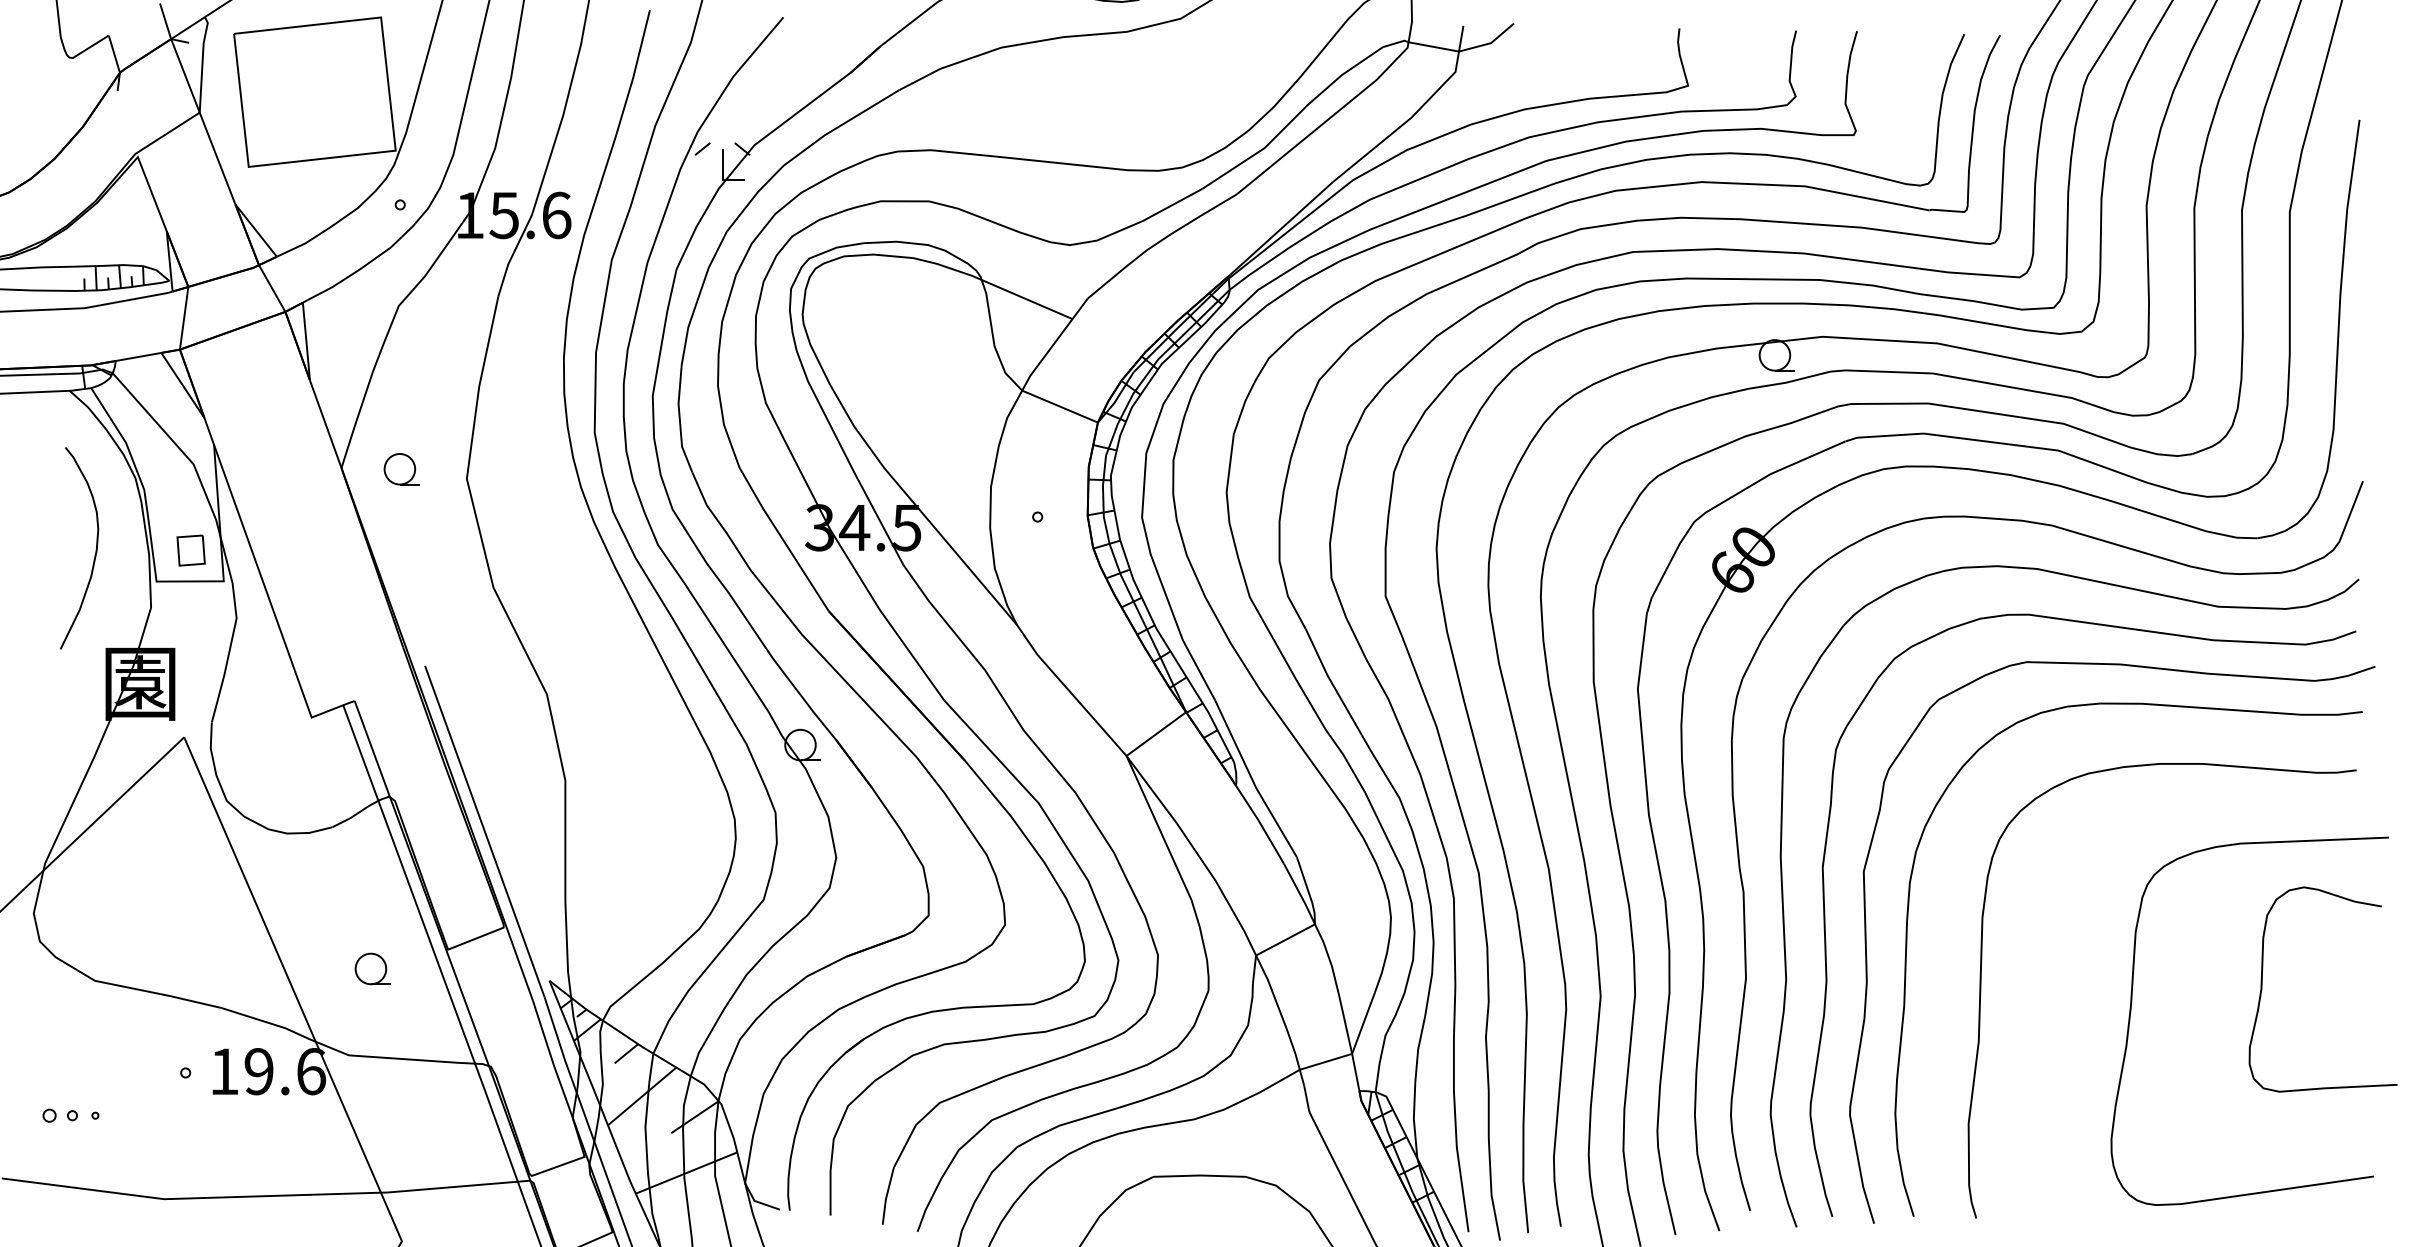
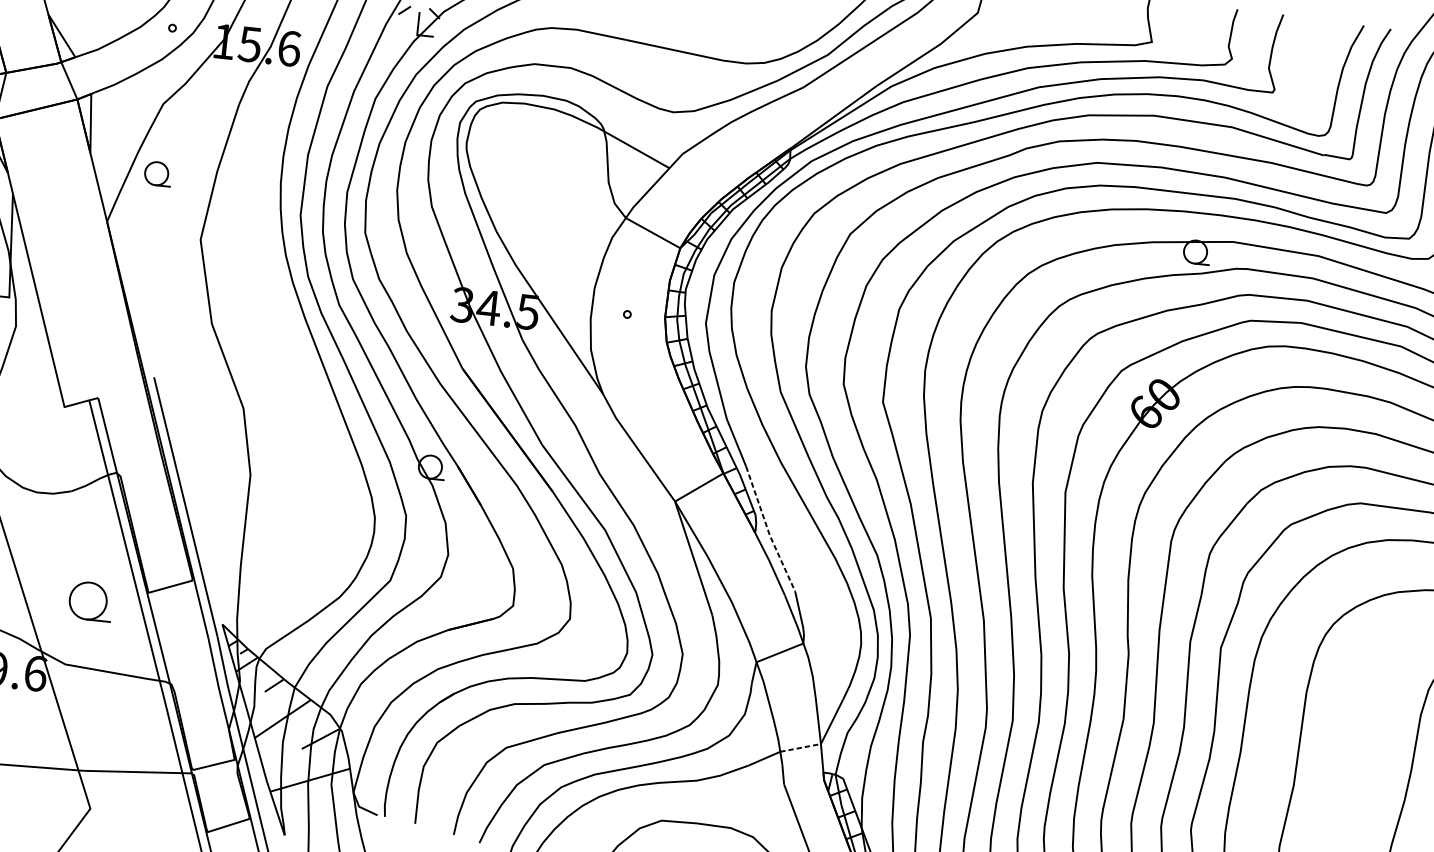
part: (401, 469) -> (157, 174), moved
line: (1252, 781) -> (767, 530), solid -> dashed
part: (372, 968) -> (90, 600), size x1.6
line: (1326, 1061) -> (801, 747), solid -> dashed

